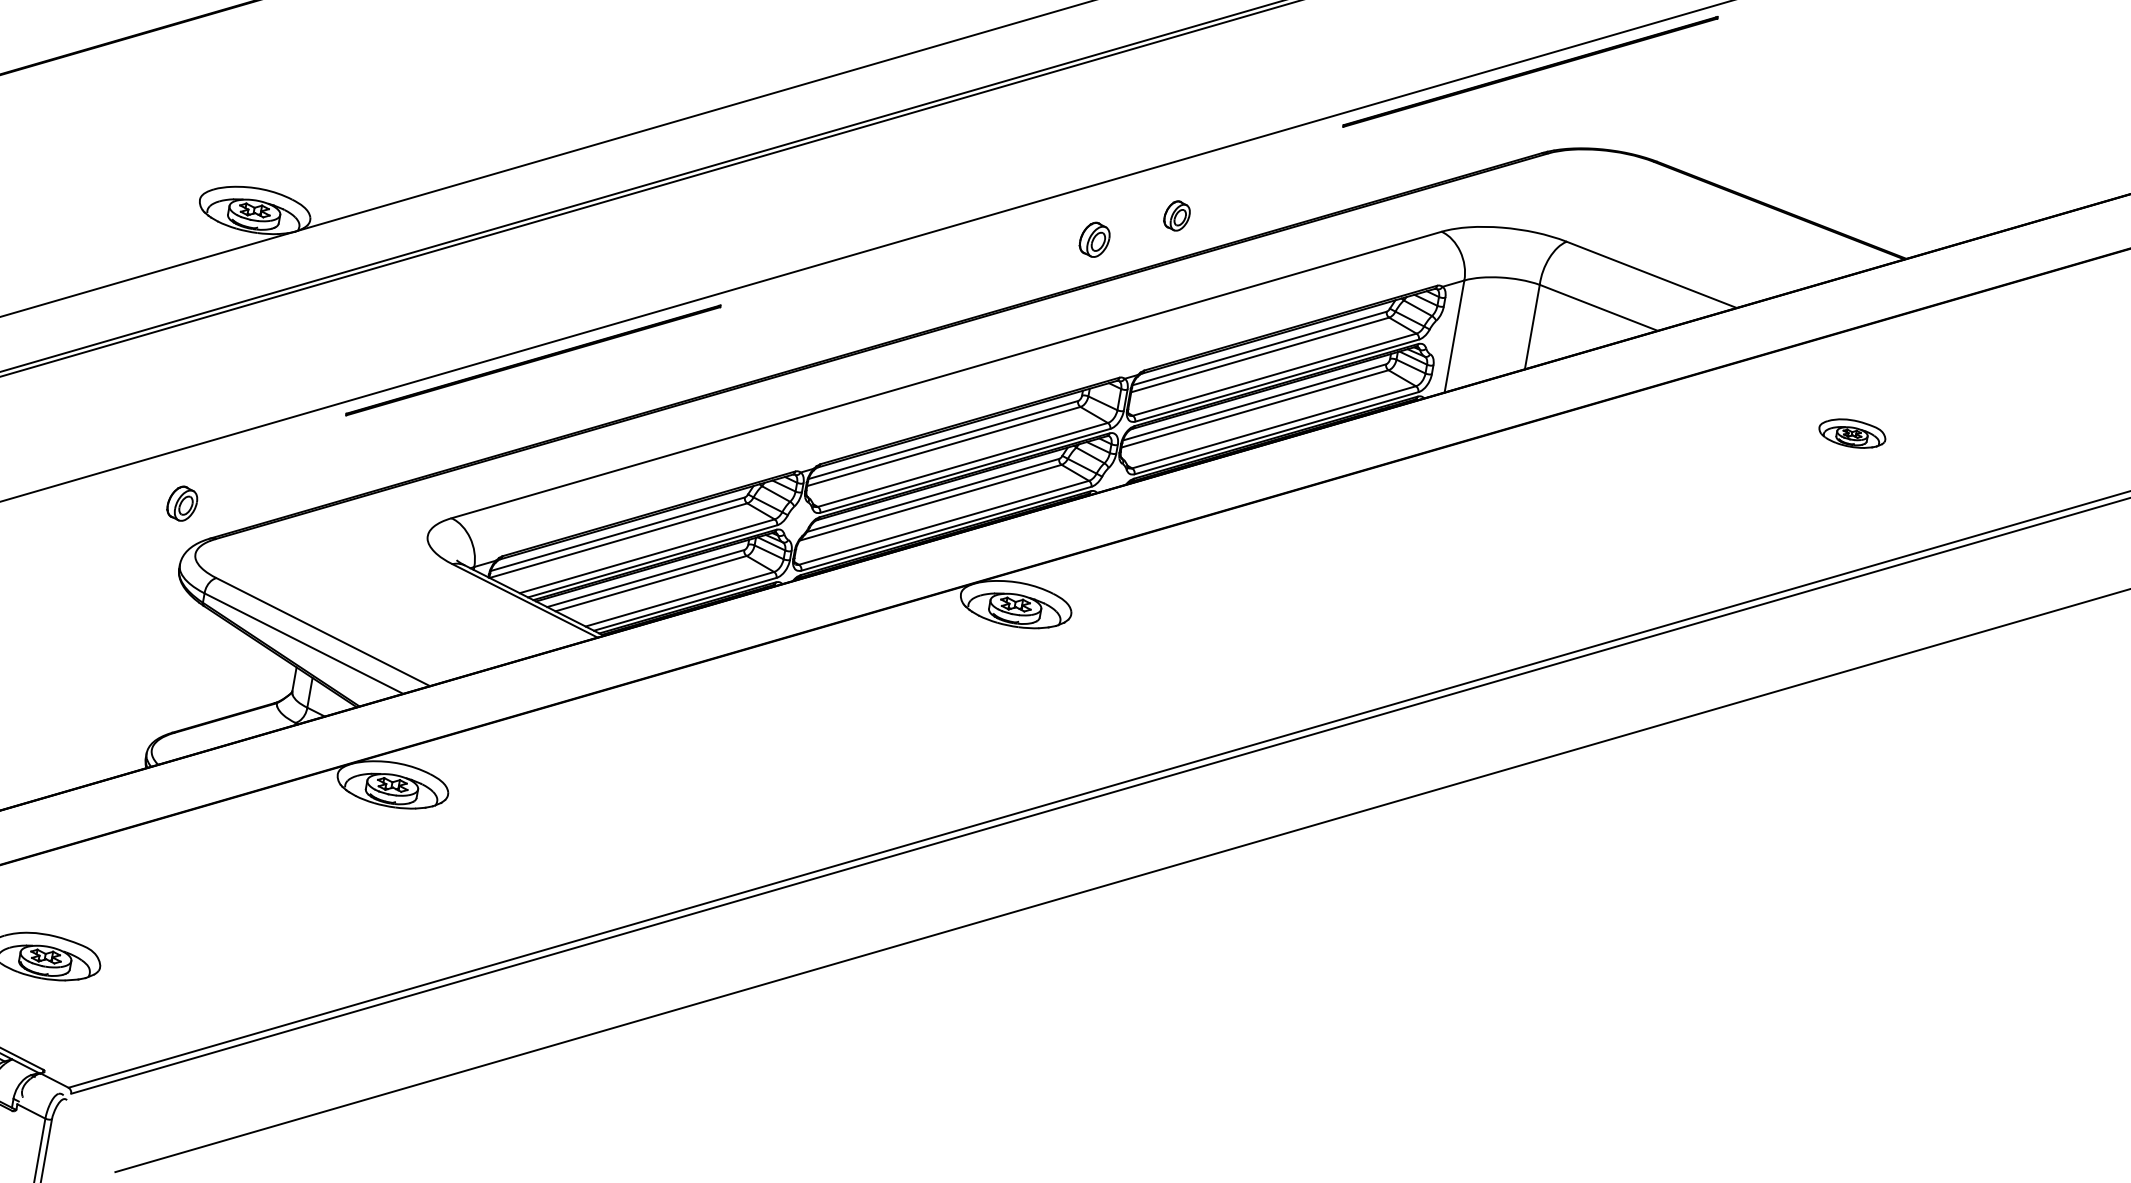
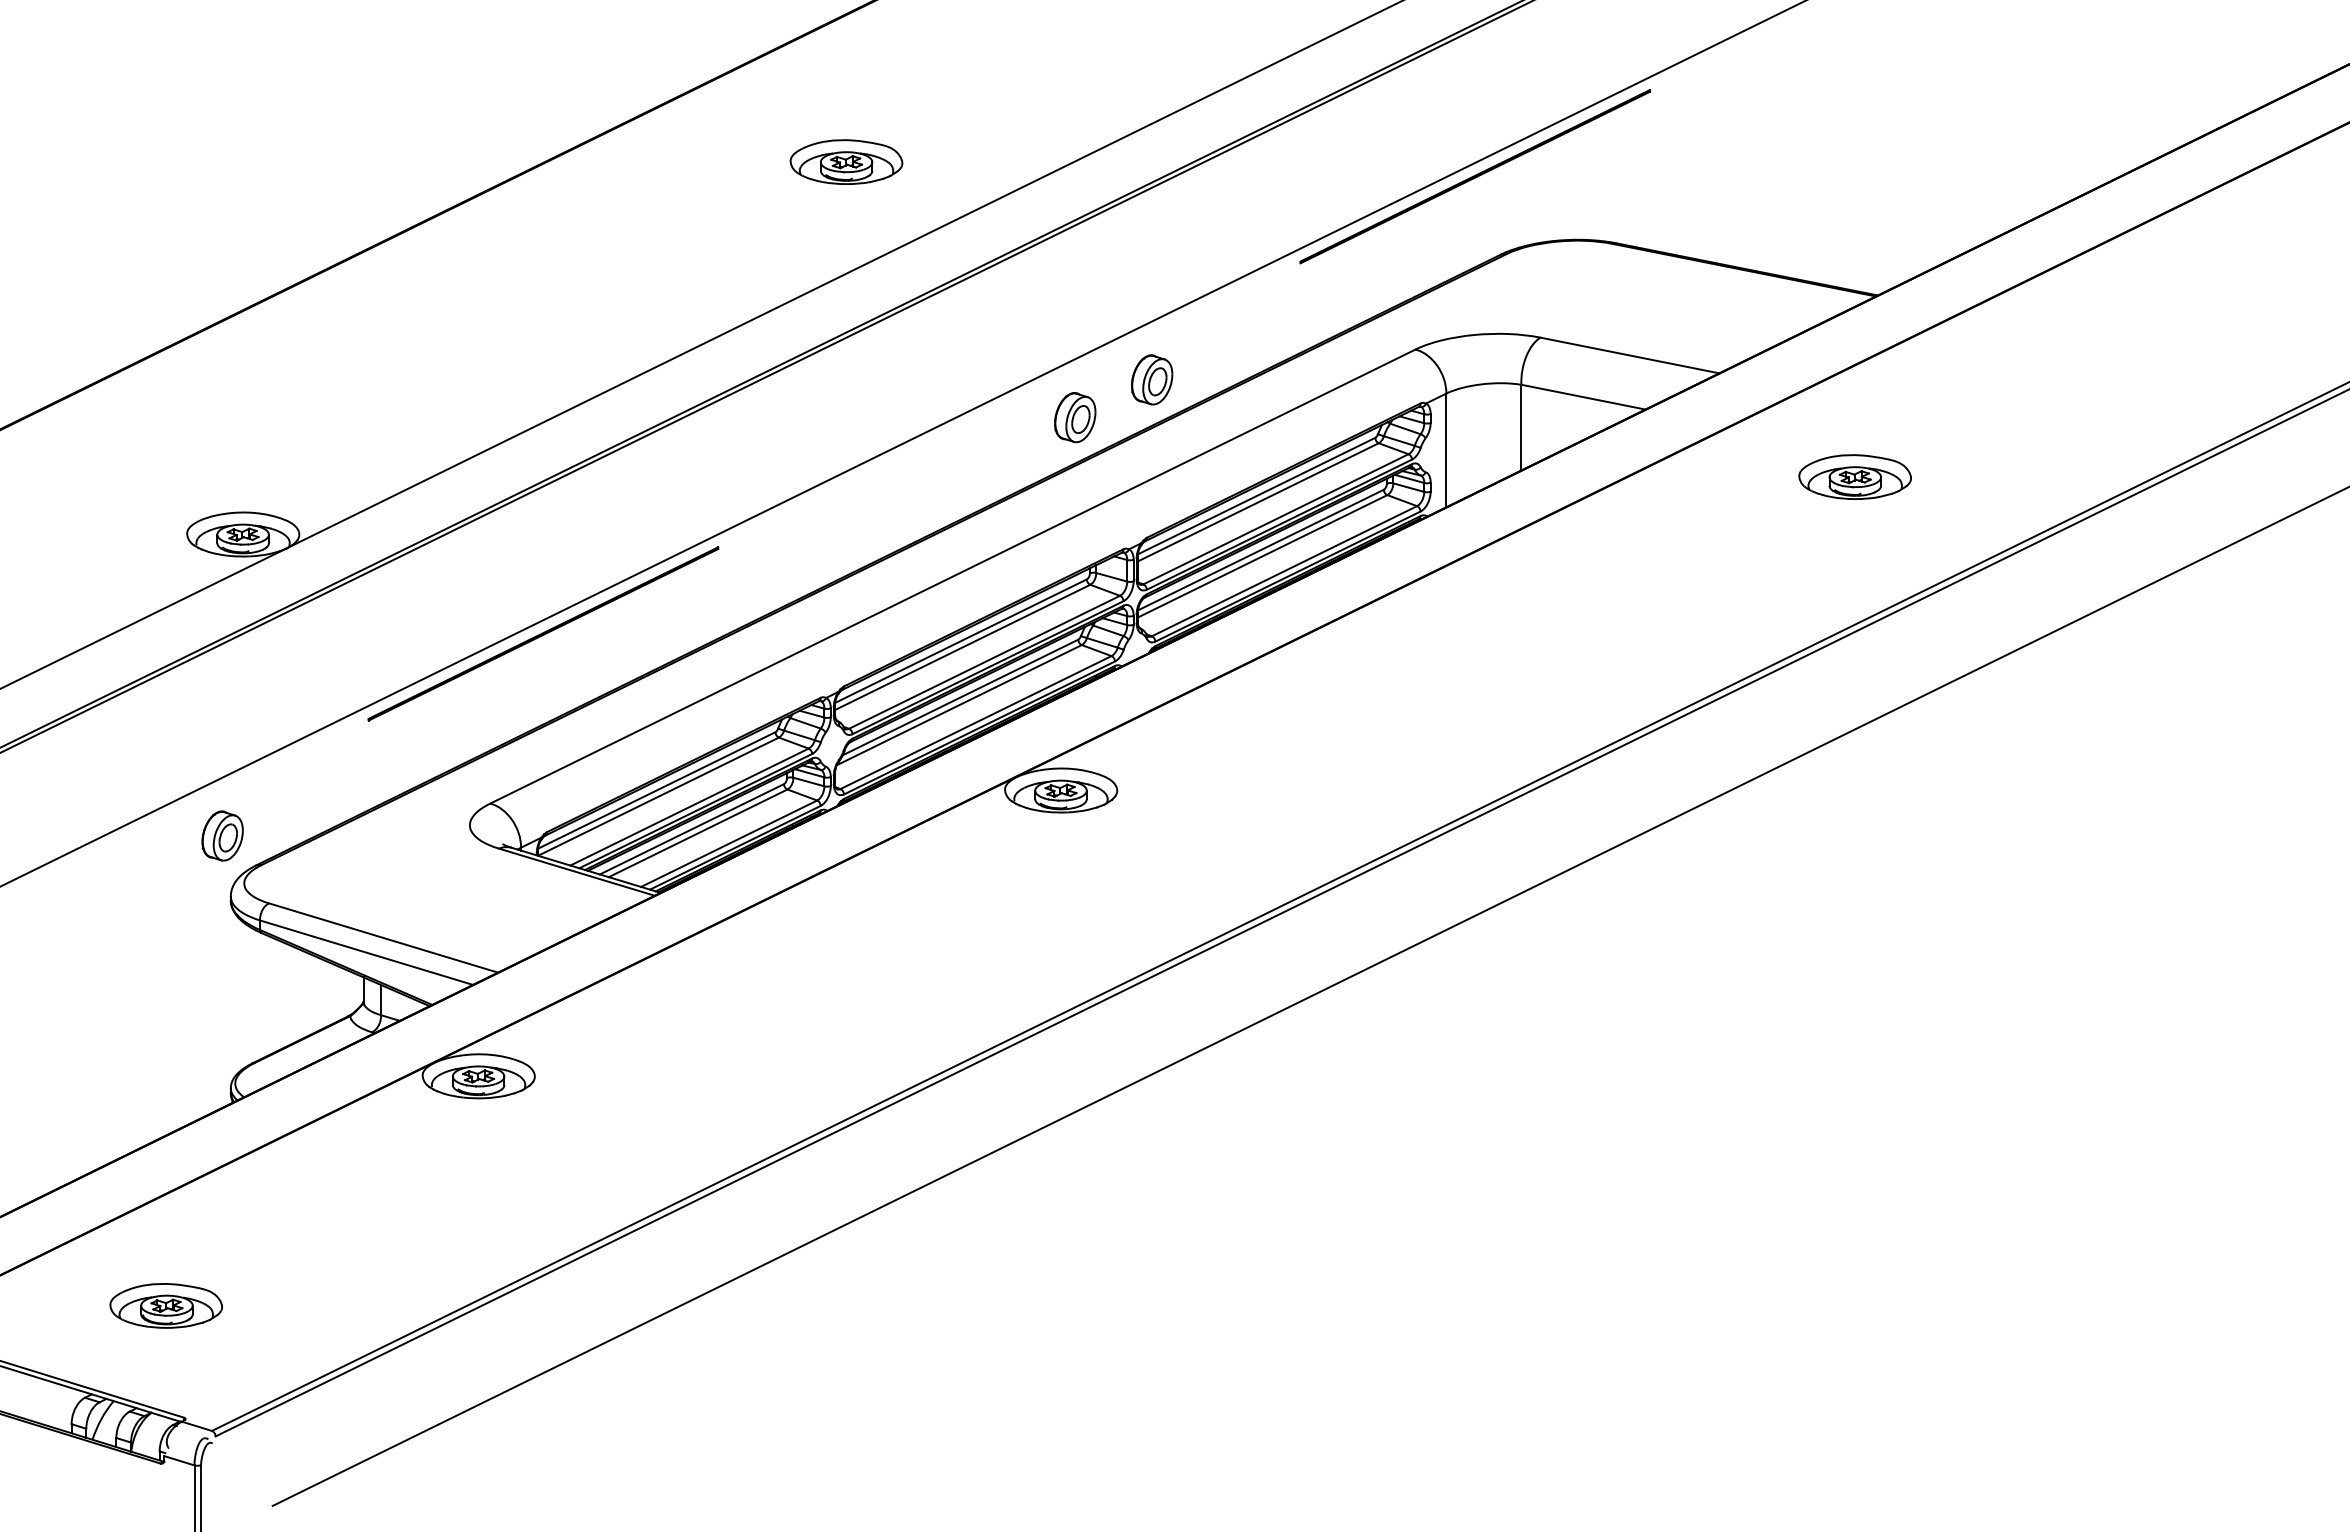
part: (1177, 215) -> (1152, 379), size x1.67
part: (1094, 239) -> (1075, 417), size x1.43
part: (1851, 433) -> (1854, 476), size x1.67
part: (182, 503) -> (222, 835), size x1.43

